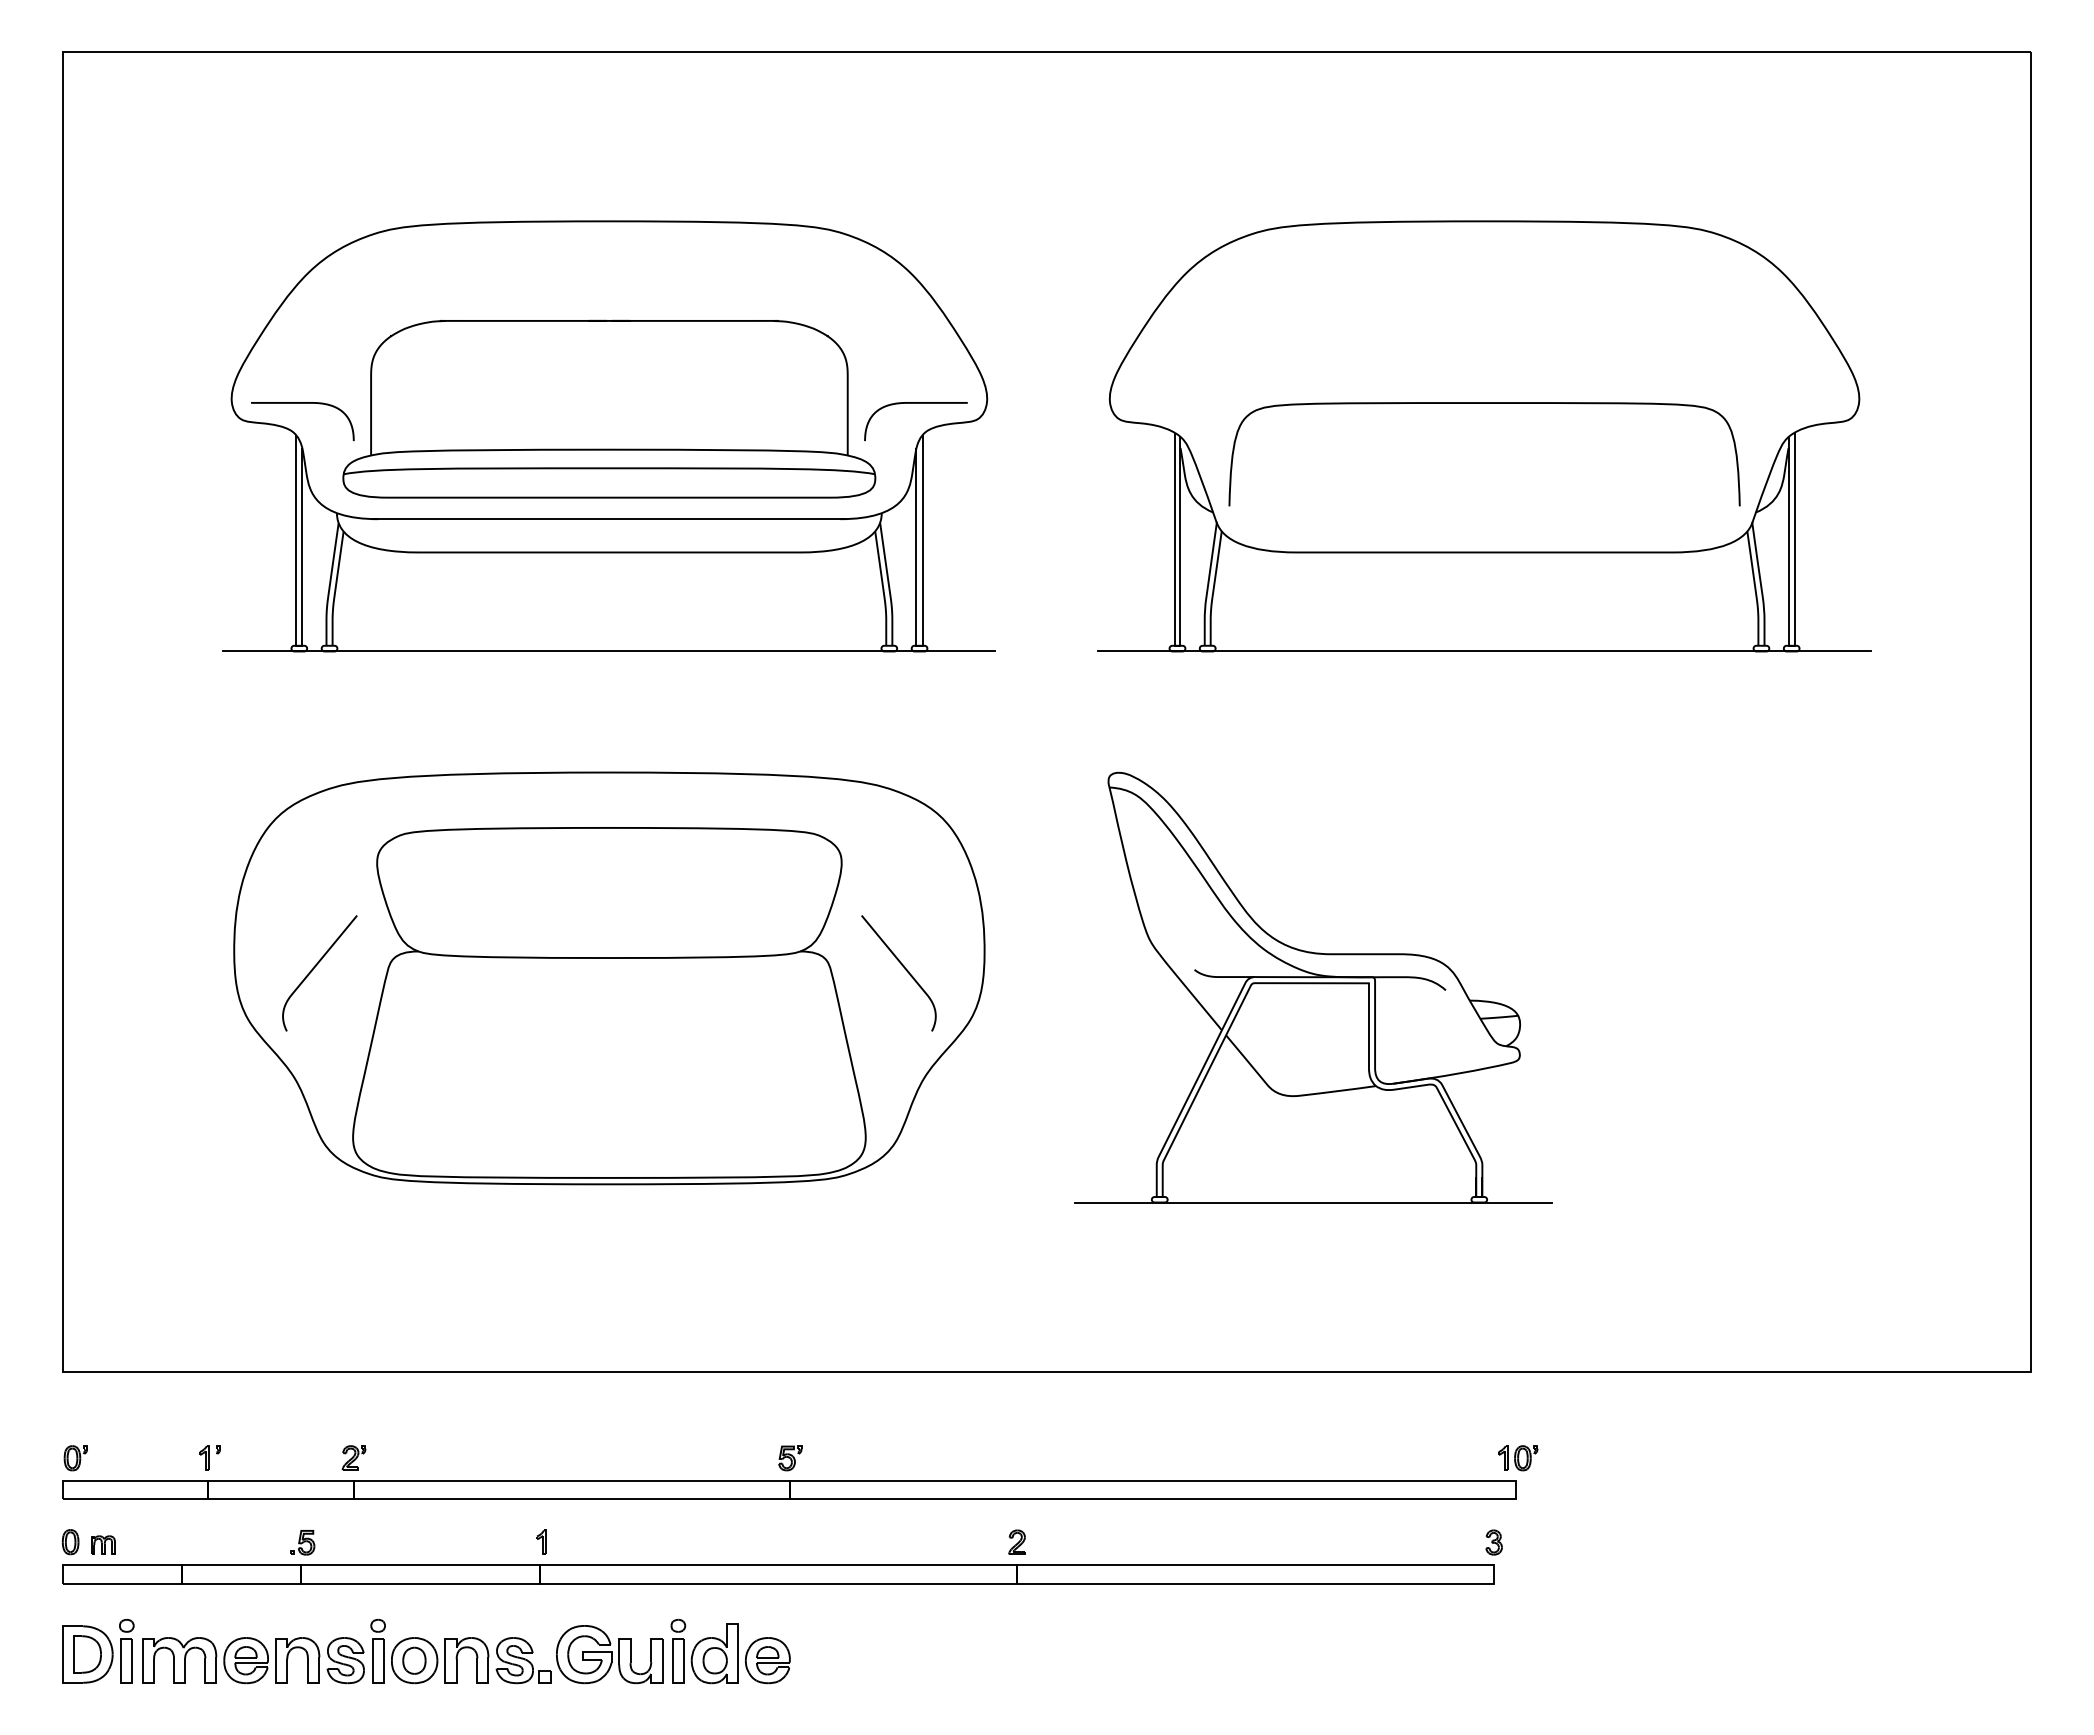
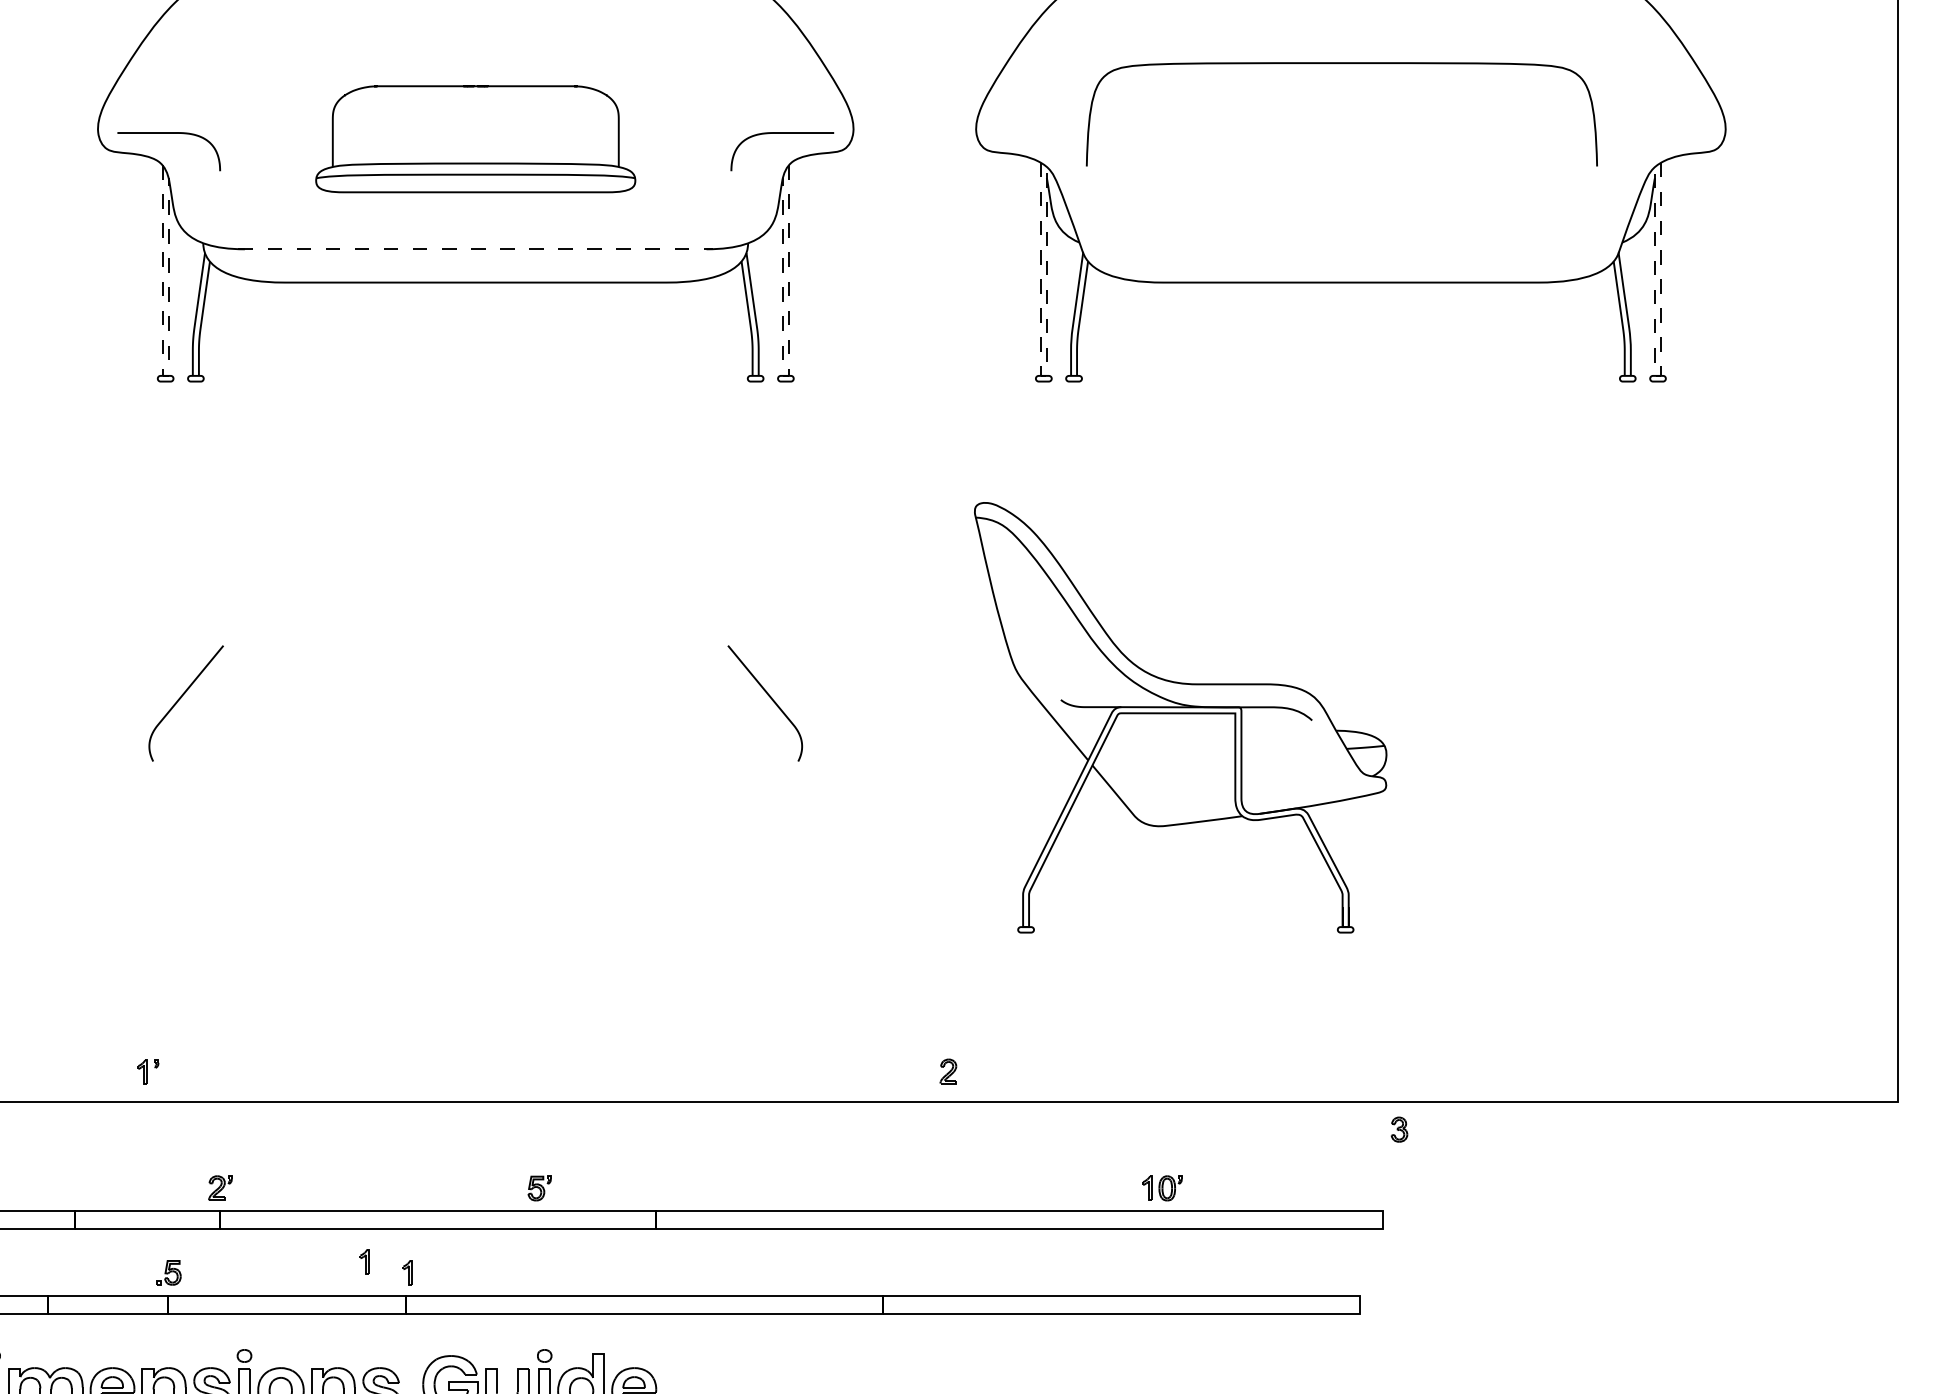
curve: (1484, 403) -> (1341, 63), moved
part: (609, 408) -> (475, 138), size x0.6
line: (609, 519) -> (475, 249), solid -> dashed
line: (296, 643) -> (162, 373), solid -> dashed
line: (922, 643) -> (788, 373), solid -> dashed
line: (1175, 645) -> (1041, 375), solid -> dashed
line: (1793, 645) -> (1659, 375), solid -> dashed
line: (609, 651) -> (475, 381), removed
line: (1484, 651) -> (1350, 381), removed
part: (609, 978) -> (475, 708), removed
line: (1313, 1202) -> (1179, 932), removed
part: (209, 1457) -> (147, 1071), moved
part: (790, 1458) -> (539, 1188), moved
part: (1518, 1458) -> (1162, 1188), moved
part: (498, 1530) -> (364, 1260), added
part: (1016, 1541) -> (947, 1070), moved
part: (1493, 1542) -> (1398, 1129), moved

